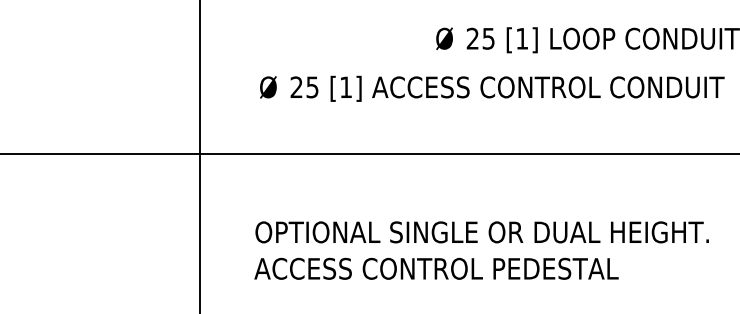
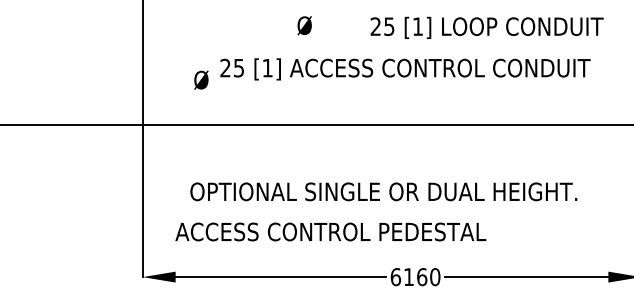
text: (444, 38) -> (304, 25), moved
text: (268, 86) -> (201, 79), moved
text: (436, 268) -> (330, 231), moved

